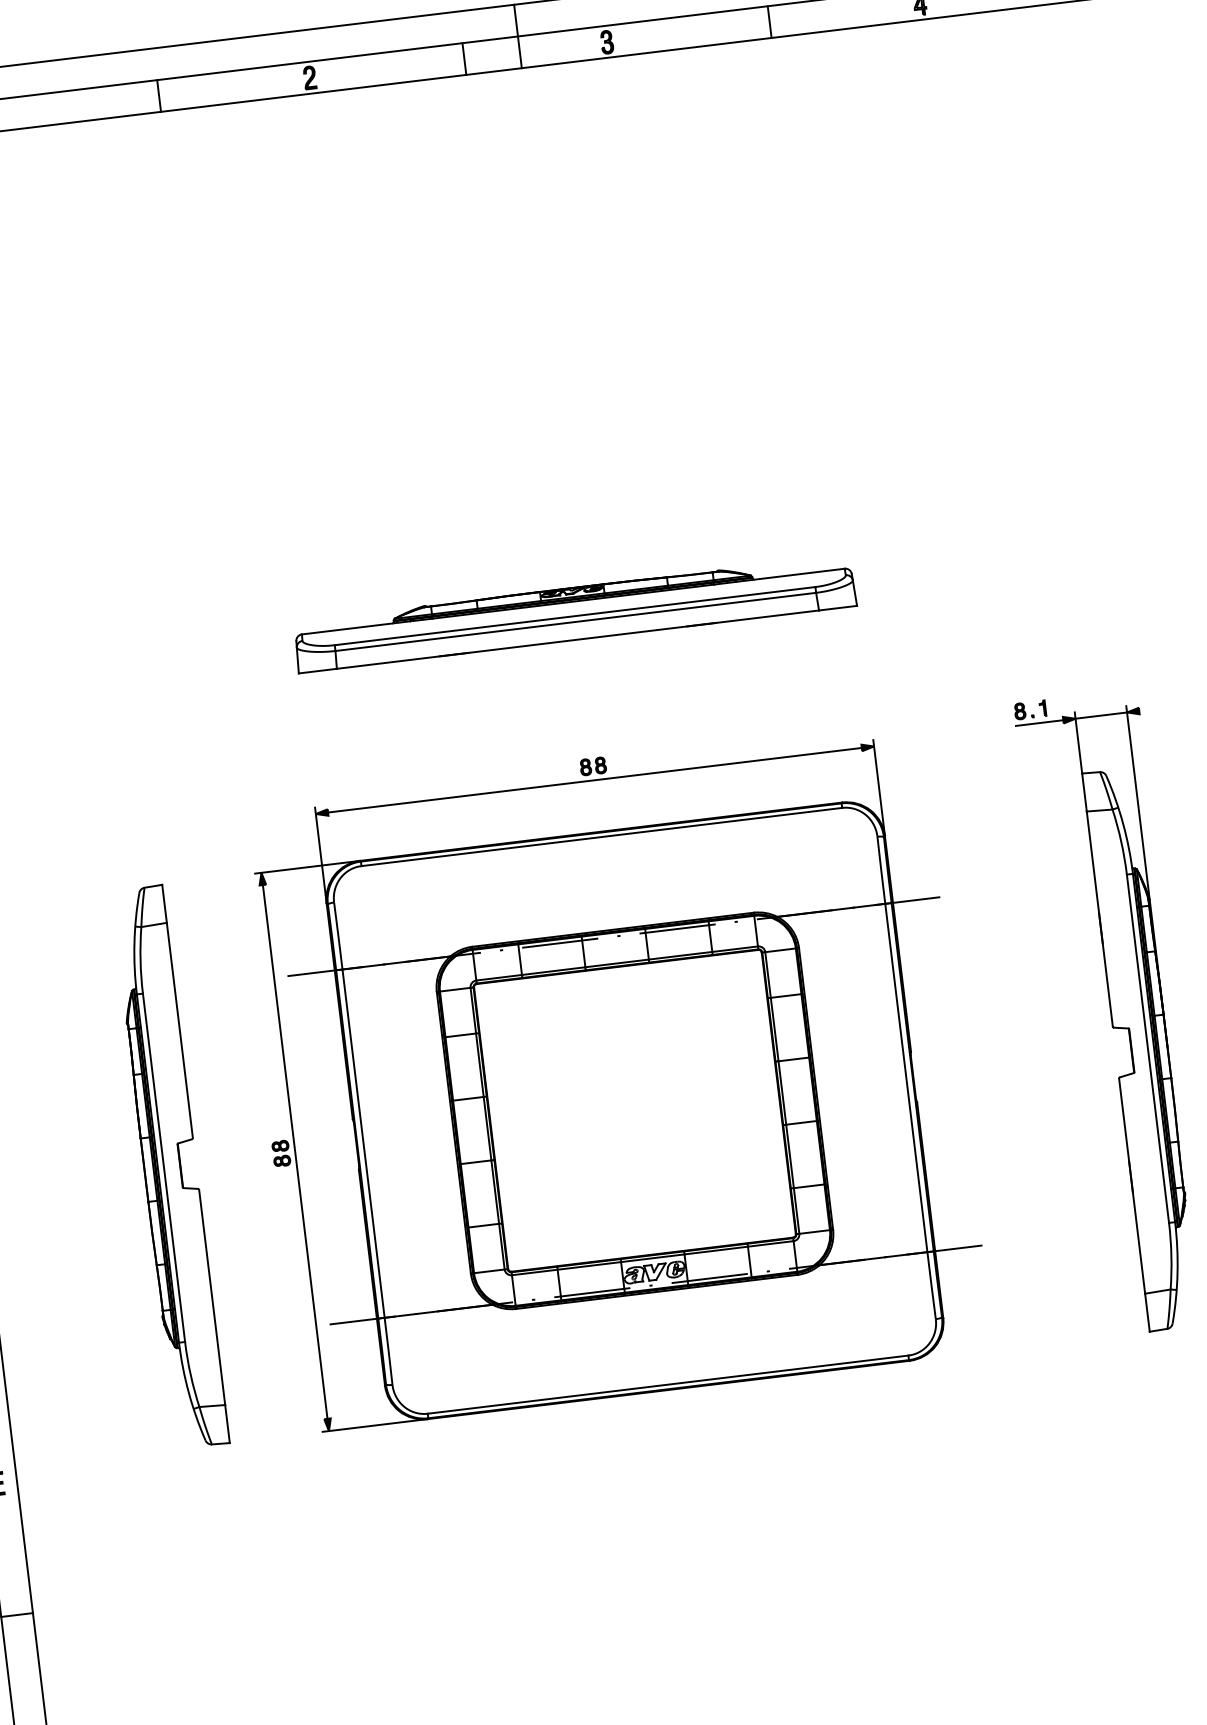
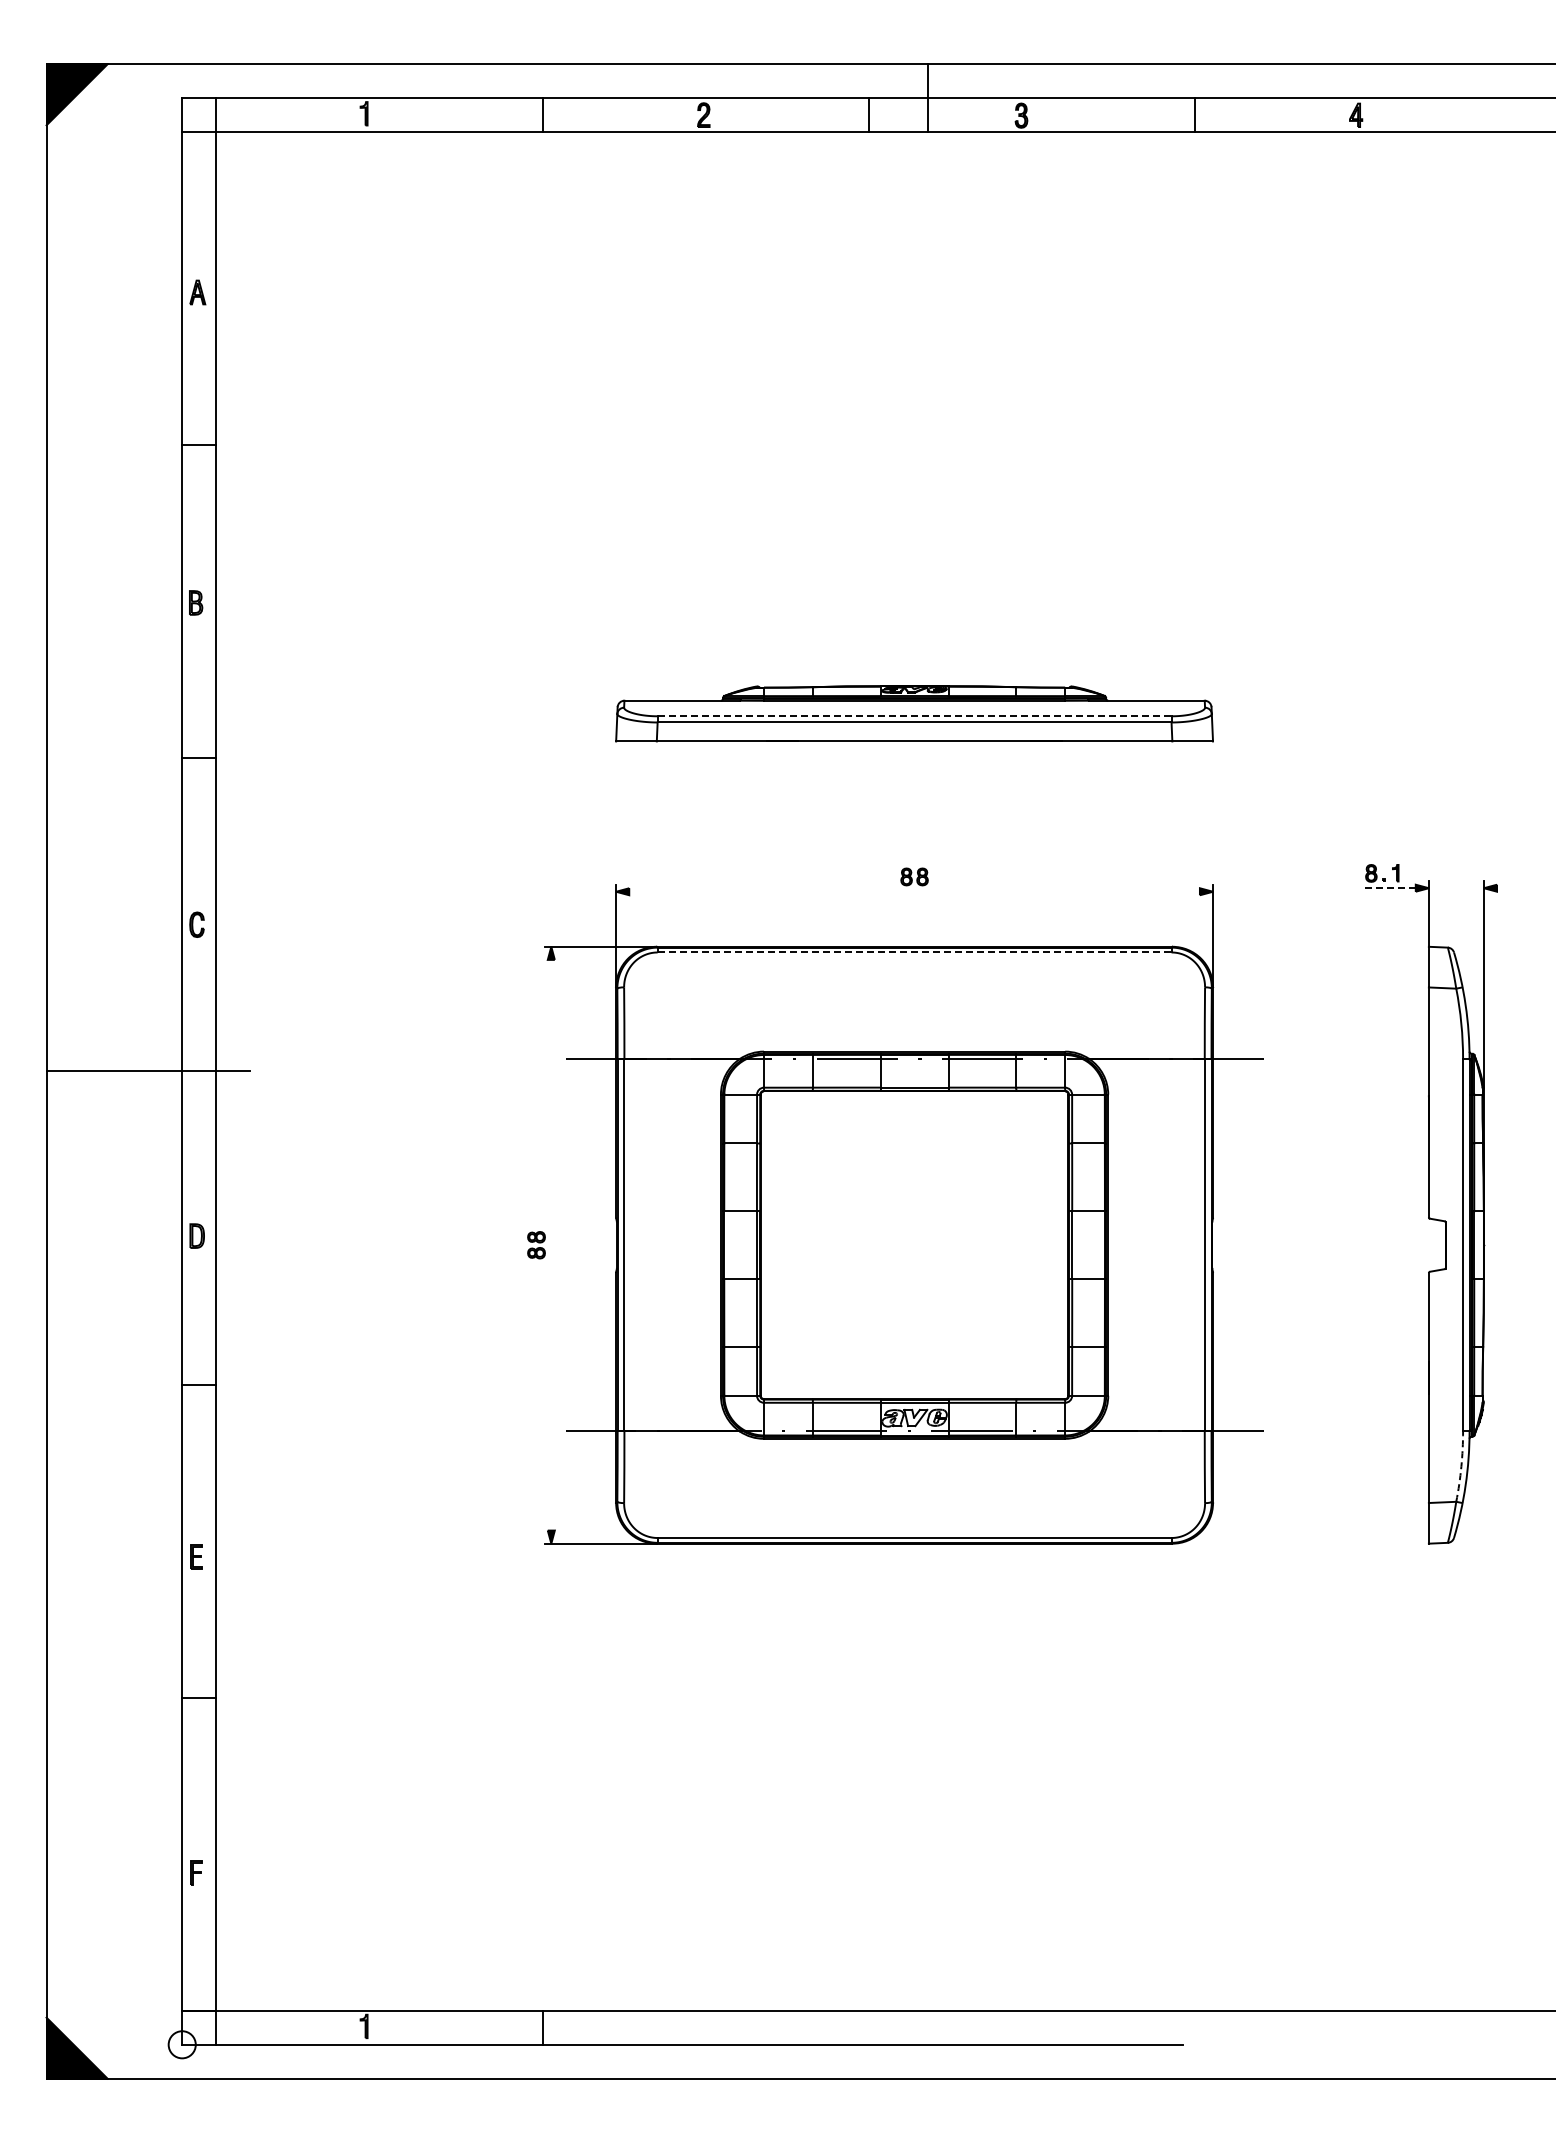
line: (575, 616) -> (914, 716), solid -> dashed
line: (1100, 715) -> (1455, 888), removed
line: (1039, 723) -> (1390, 888), solid -> dashed
line: (594, 780) -> (914, 891), removed
line: (601, 837) -> (914, 952), solid -> dashed
line: (295, 1151) -> (551, 1244), removed
part: (169, 1166) -> (417, 1244), removed
arc: (1171, 1255) -> (1461, 1466), solid -> dashed

